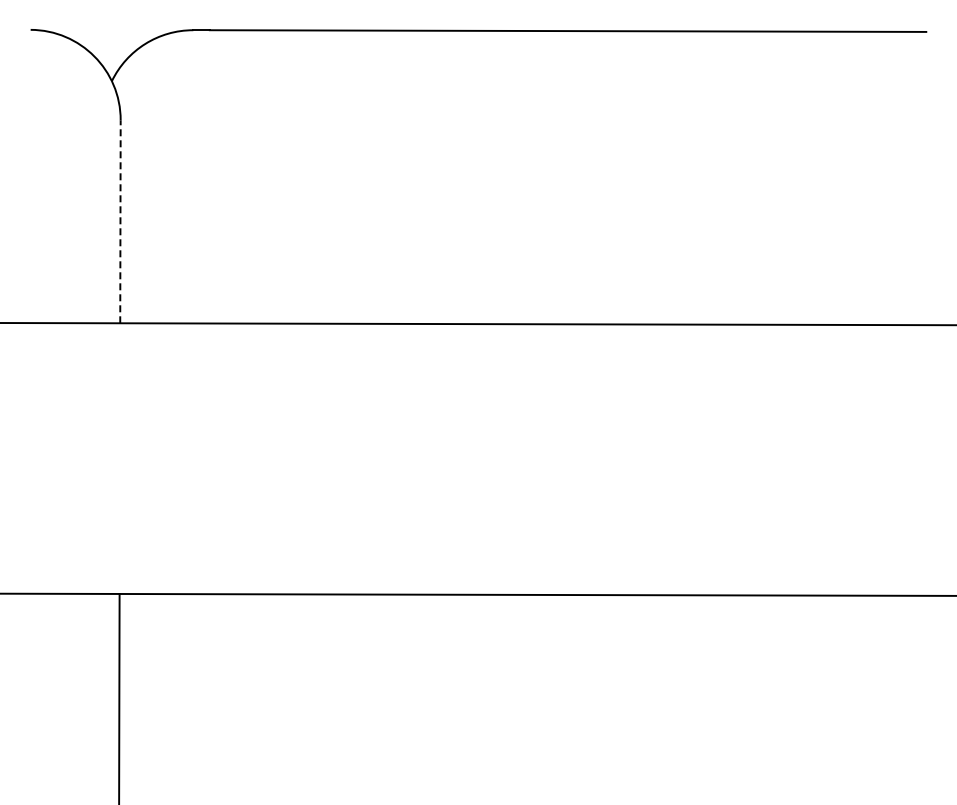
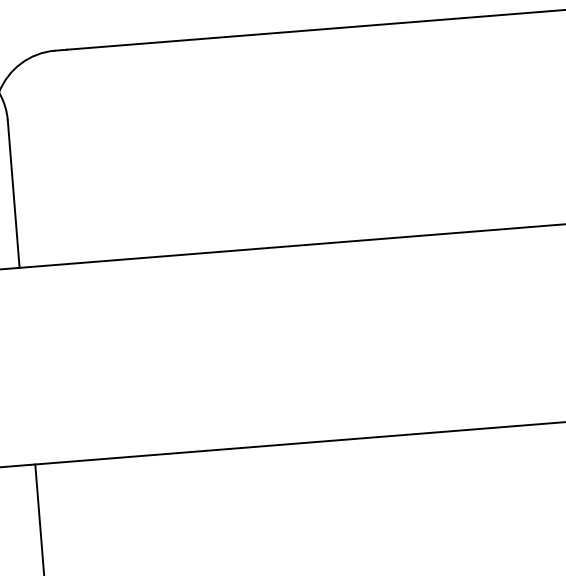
line: (120, 221) -> (13, 193), dashed -> solid

